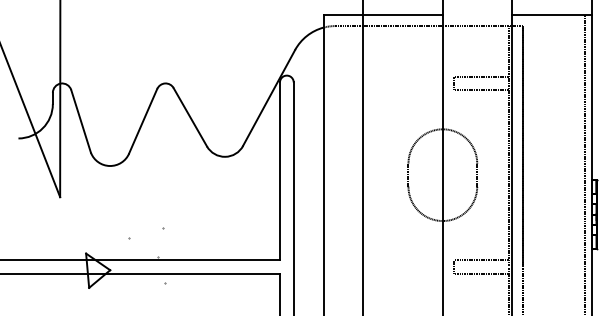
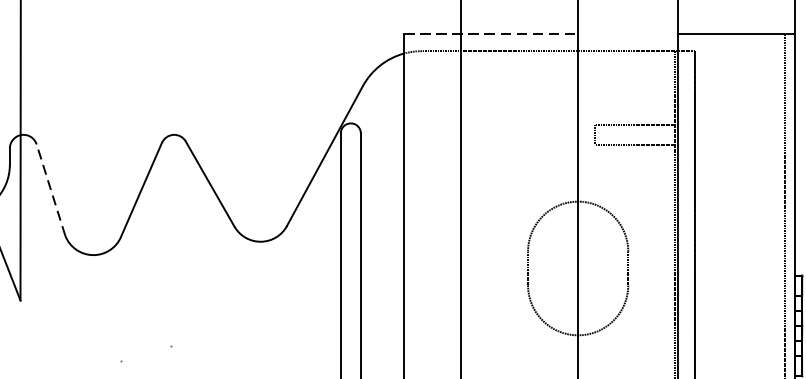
line: (383, 14) -> (491, 34), solid -> dashed
line: (81, 121) -> (51, 190), solid -> dashed

